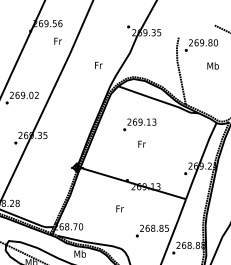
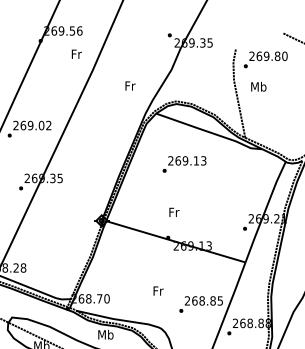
text: (212, 65) -> (257, 86), moved
text: (141, 143) -> (173, 211), moved
text: (119, 208) -> (157, 290), moved

